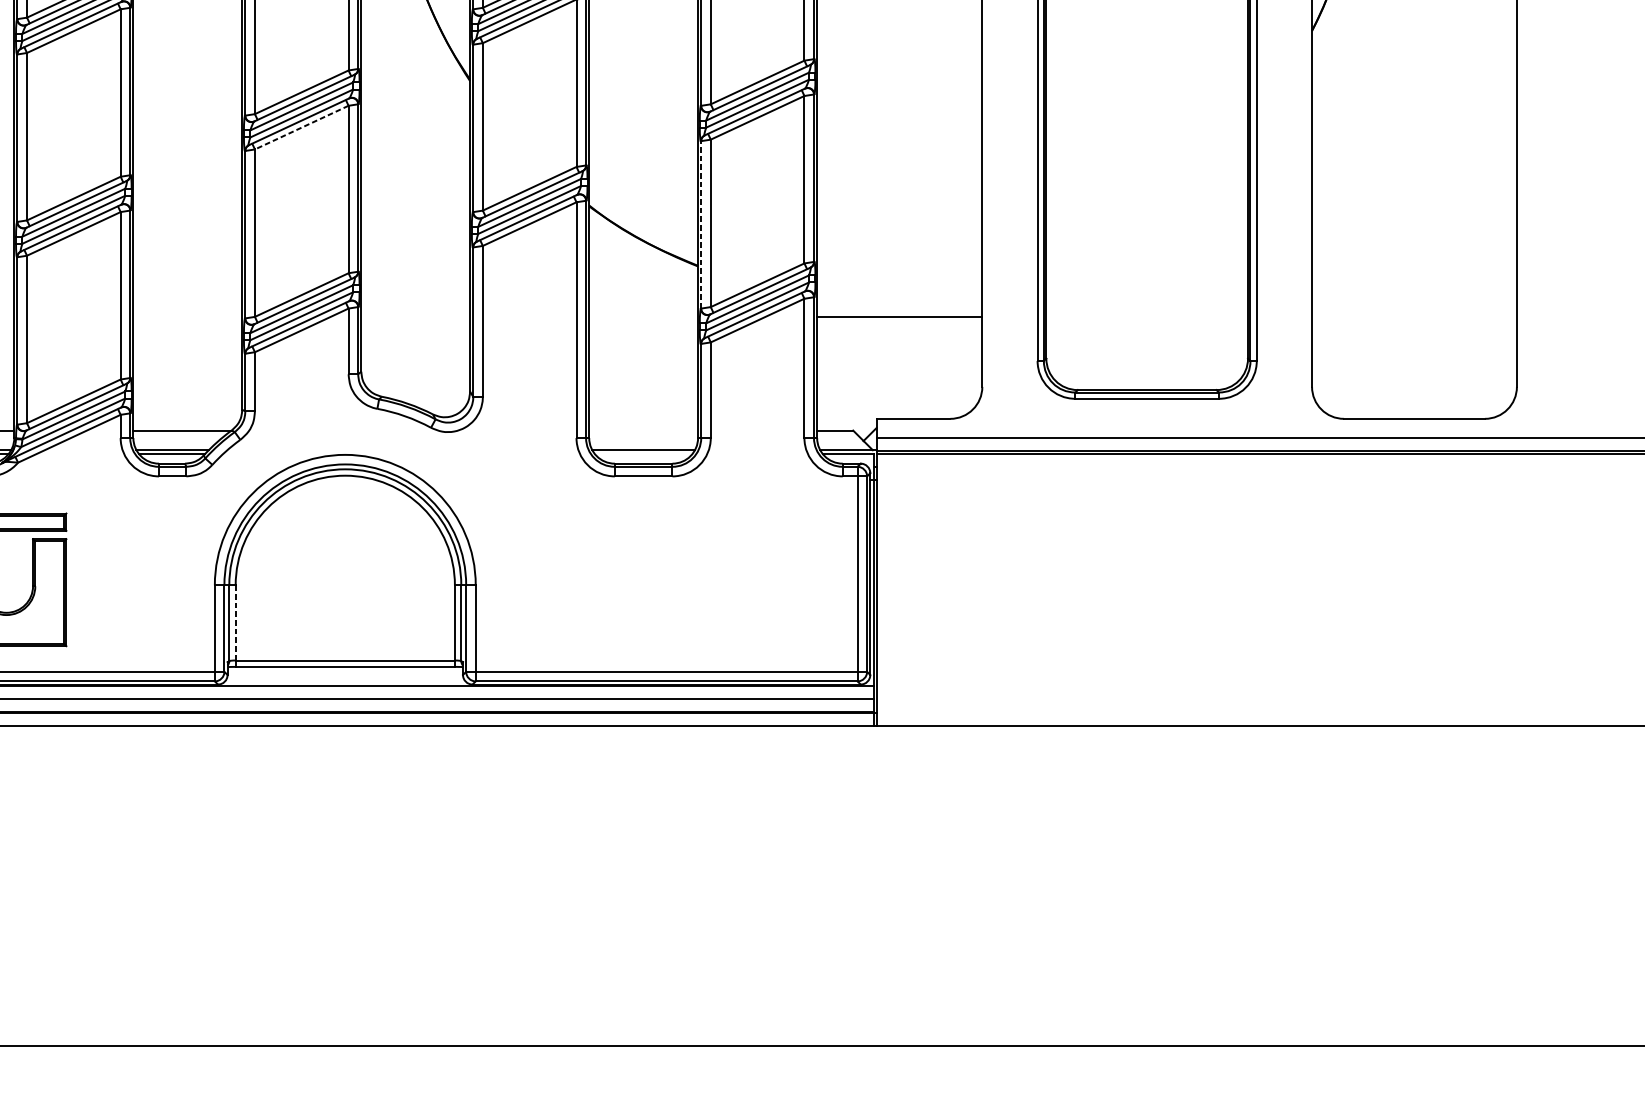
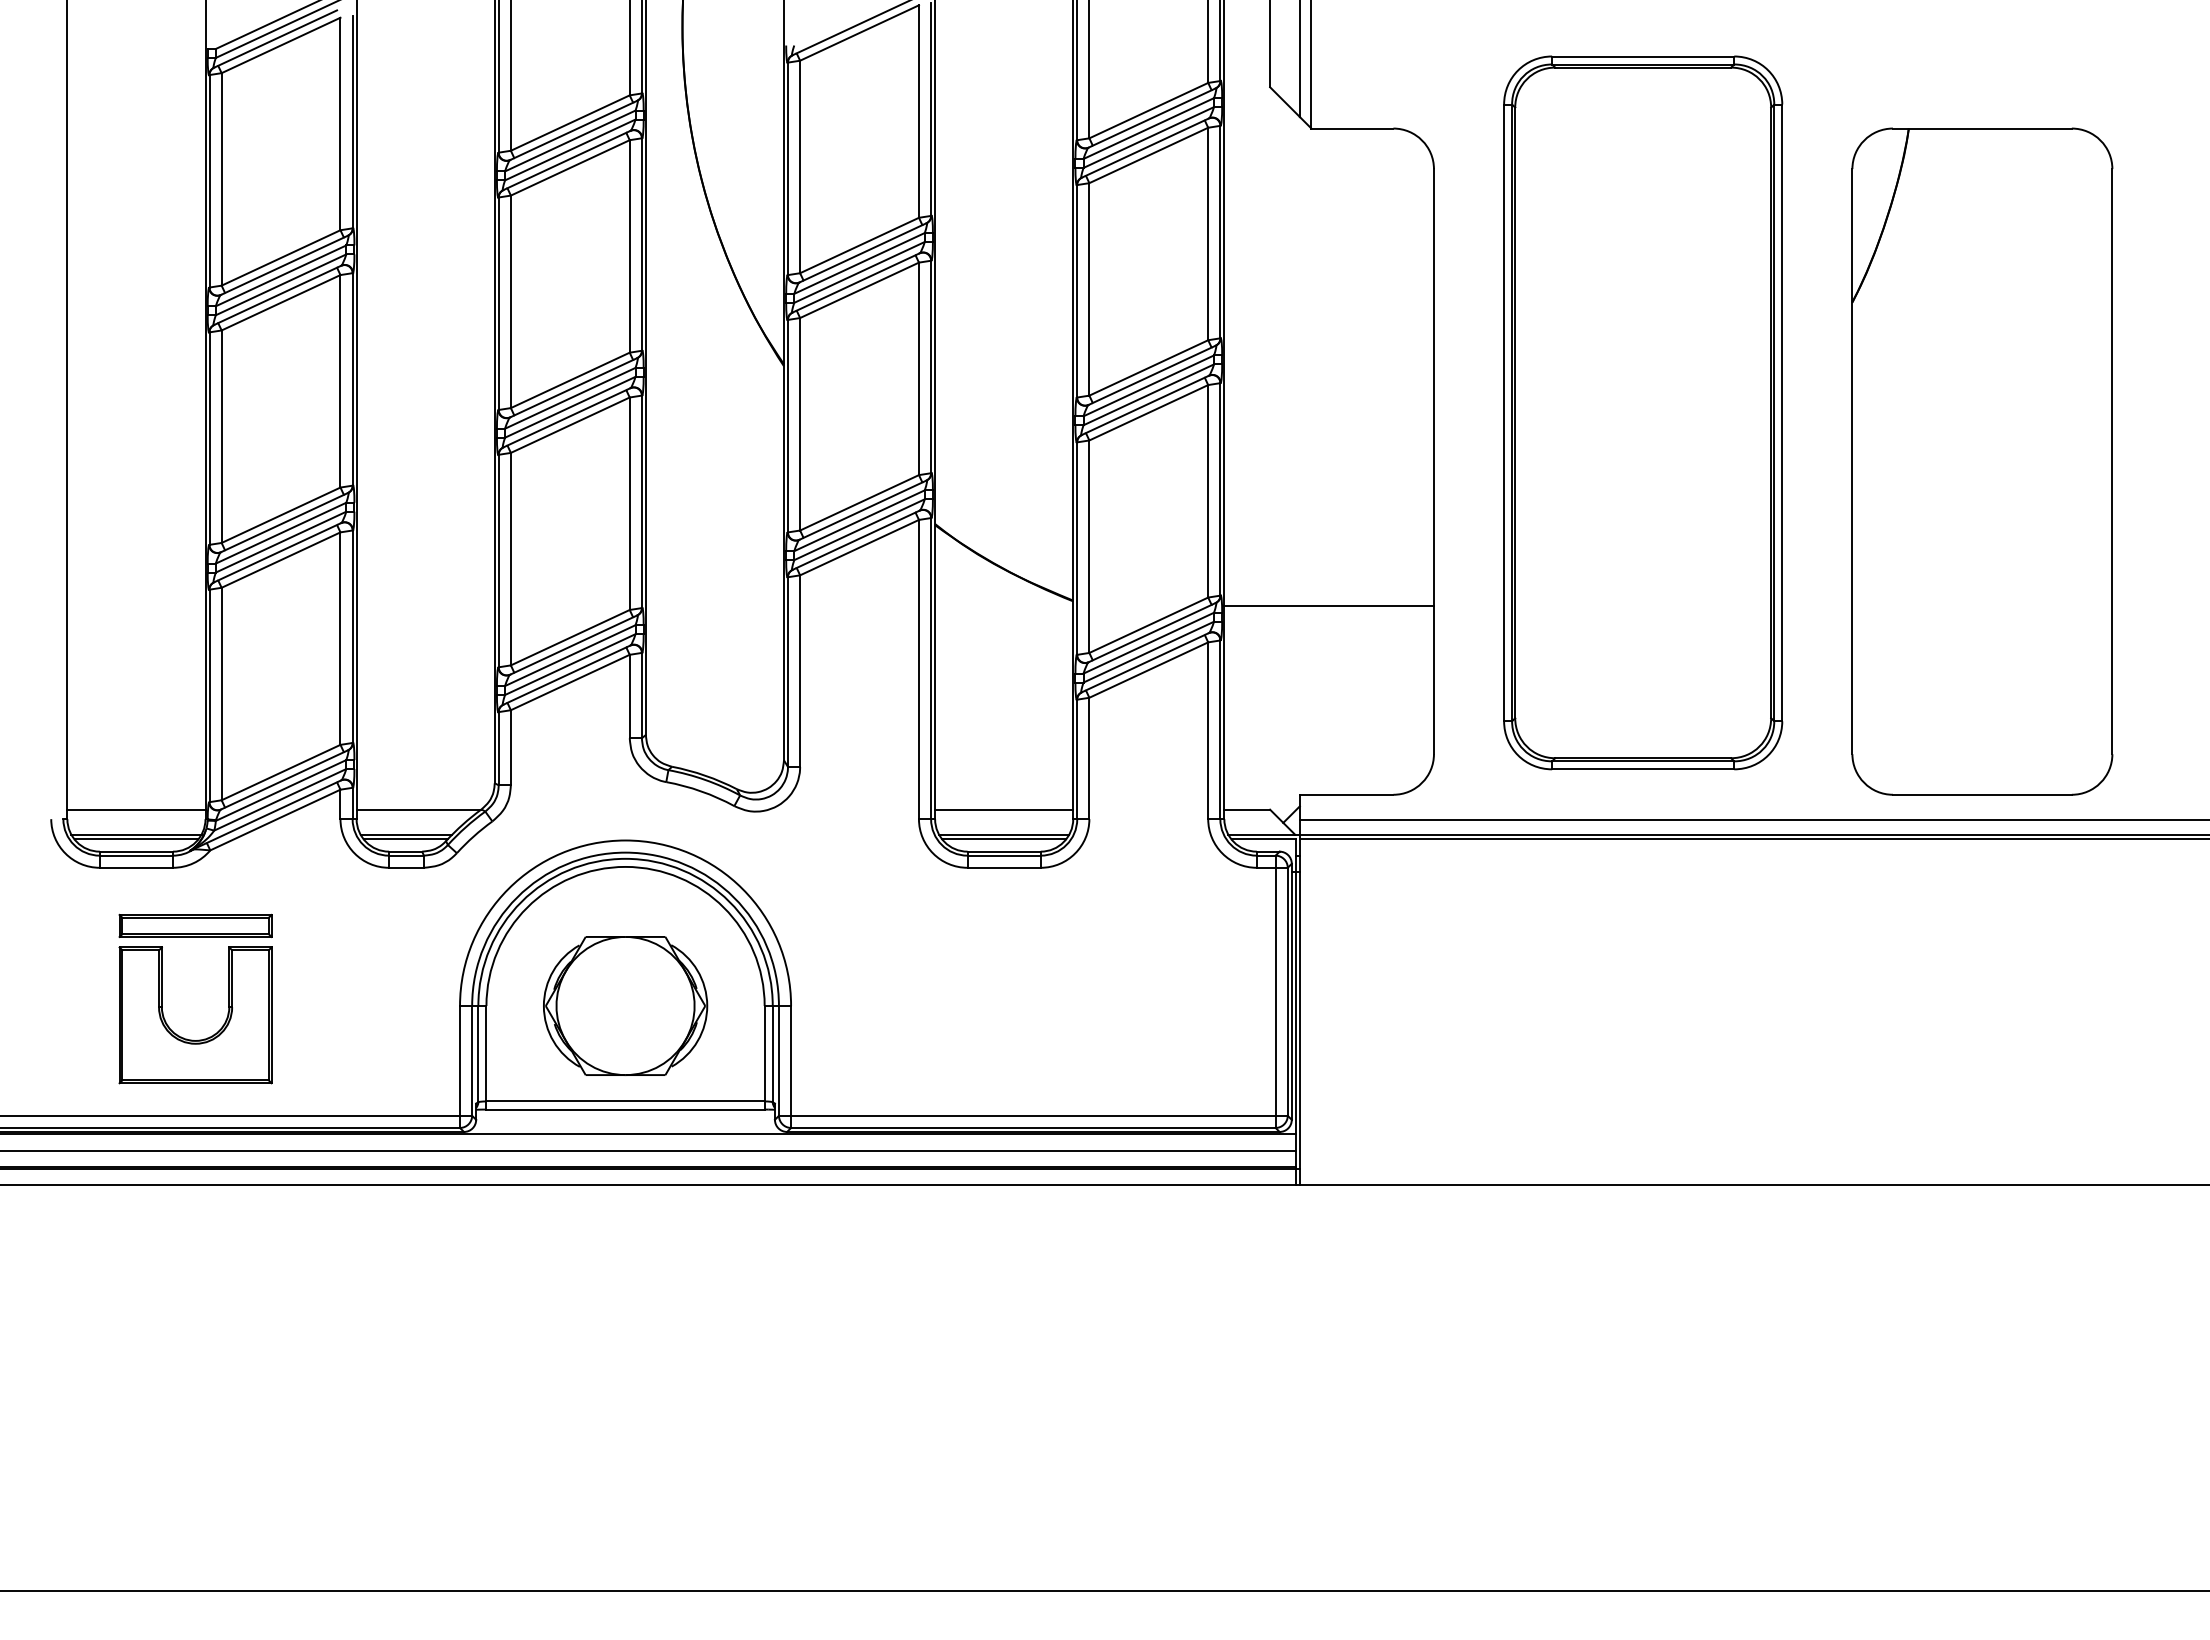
line: (301, 127) -> (570, 425), dashed -> solid
line: (701, 224) -> (1077, 548), dashed -> solid
line: (899, 316) -> (1328, 606), moved
line: (643, 430) -> (1004, 809), added
line: (643, 454) -> (1004, 839), added
part: (345, 584) -> (625, 1005), added
line: (235, 622) -> (486, 1053), dashed -> solid

